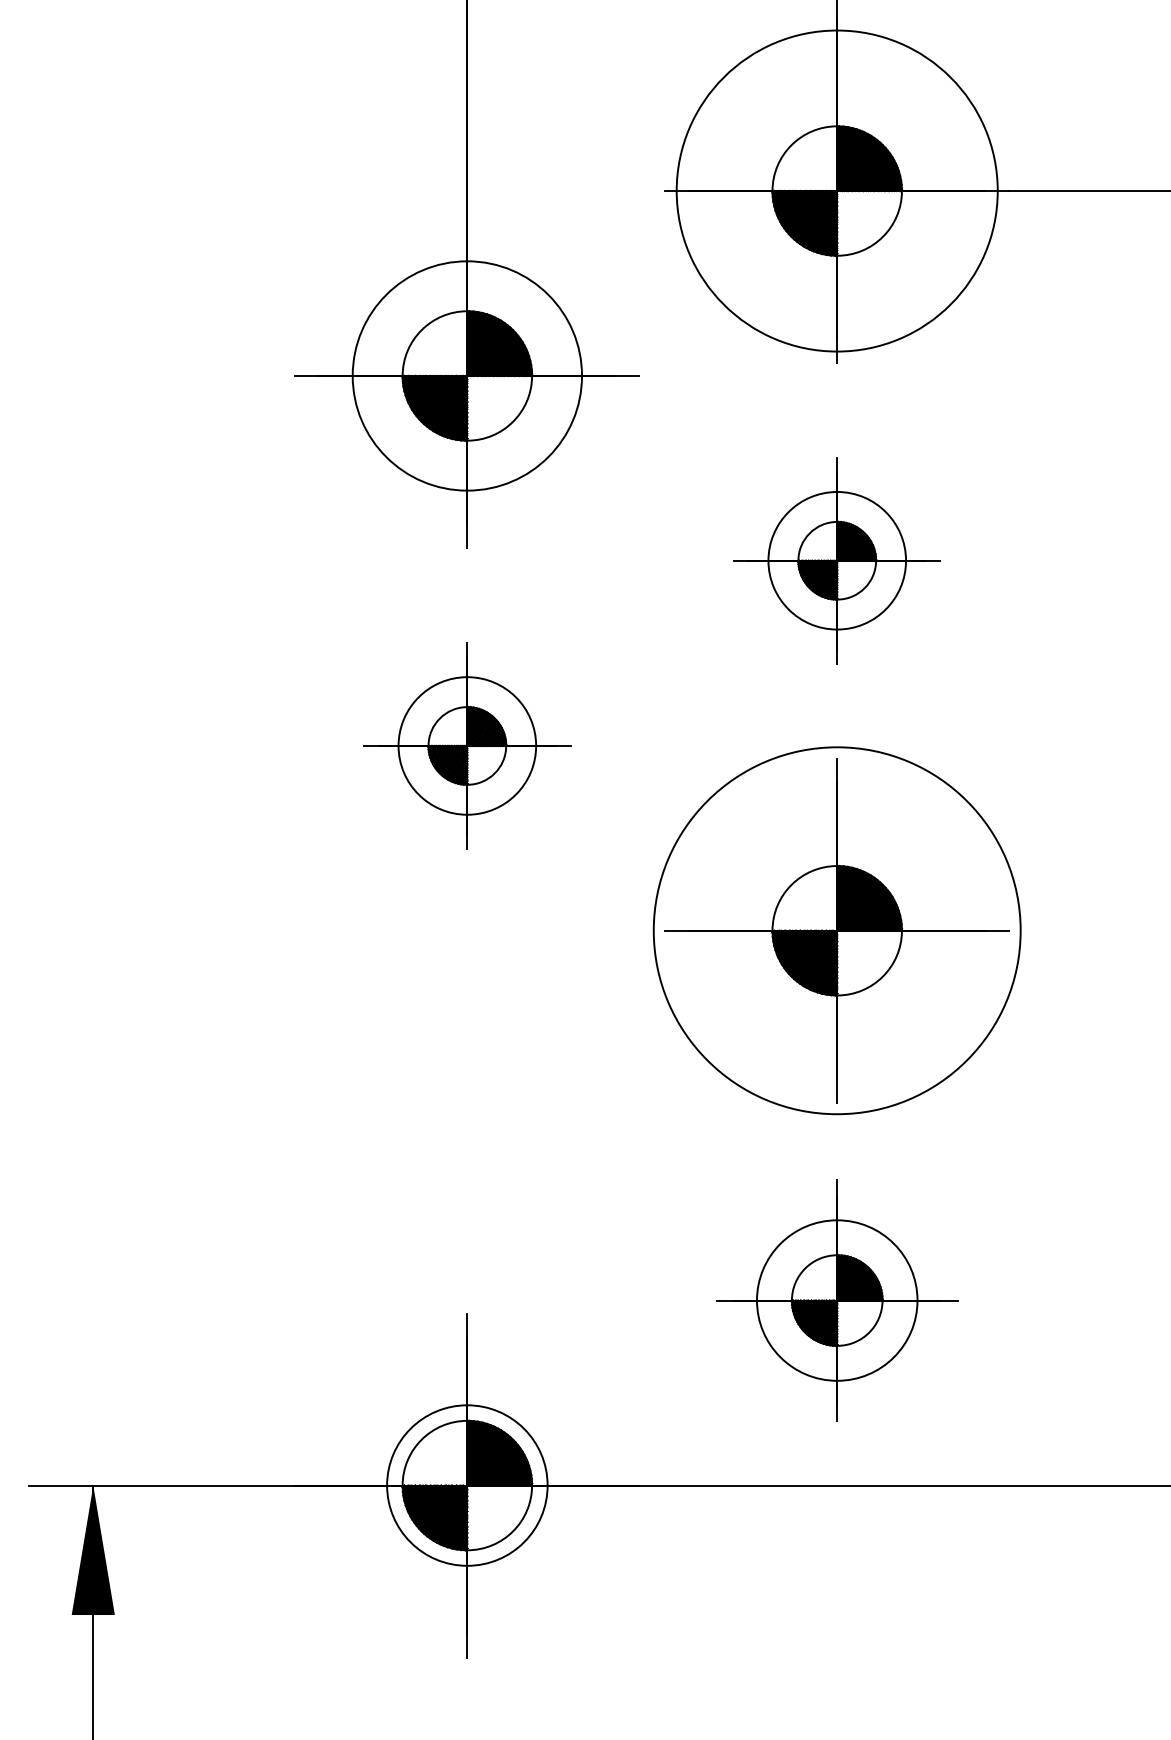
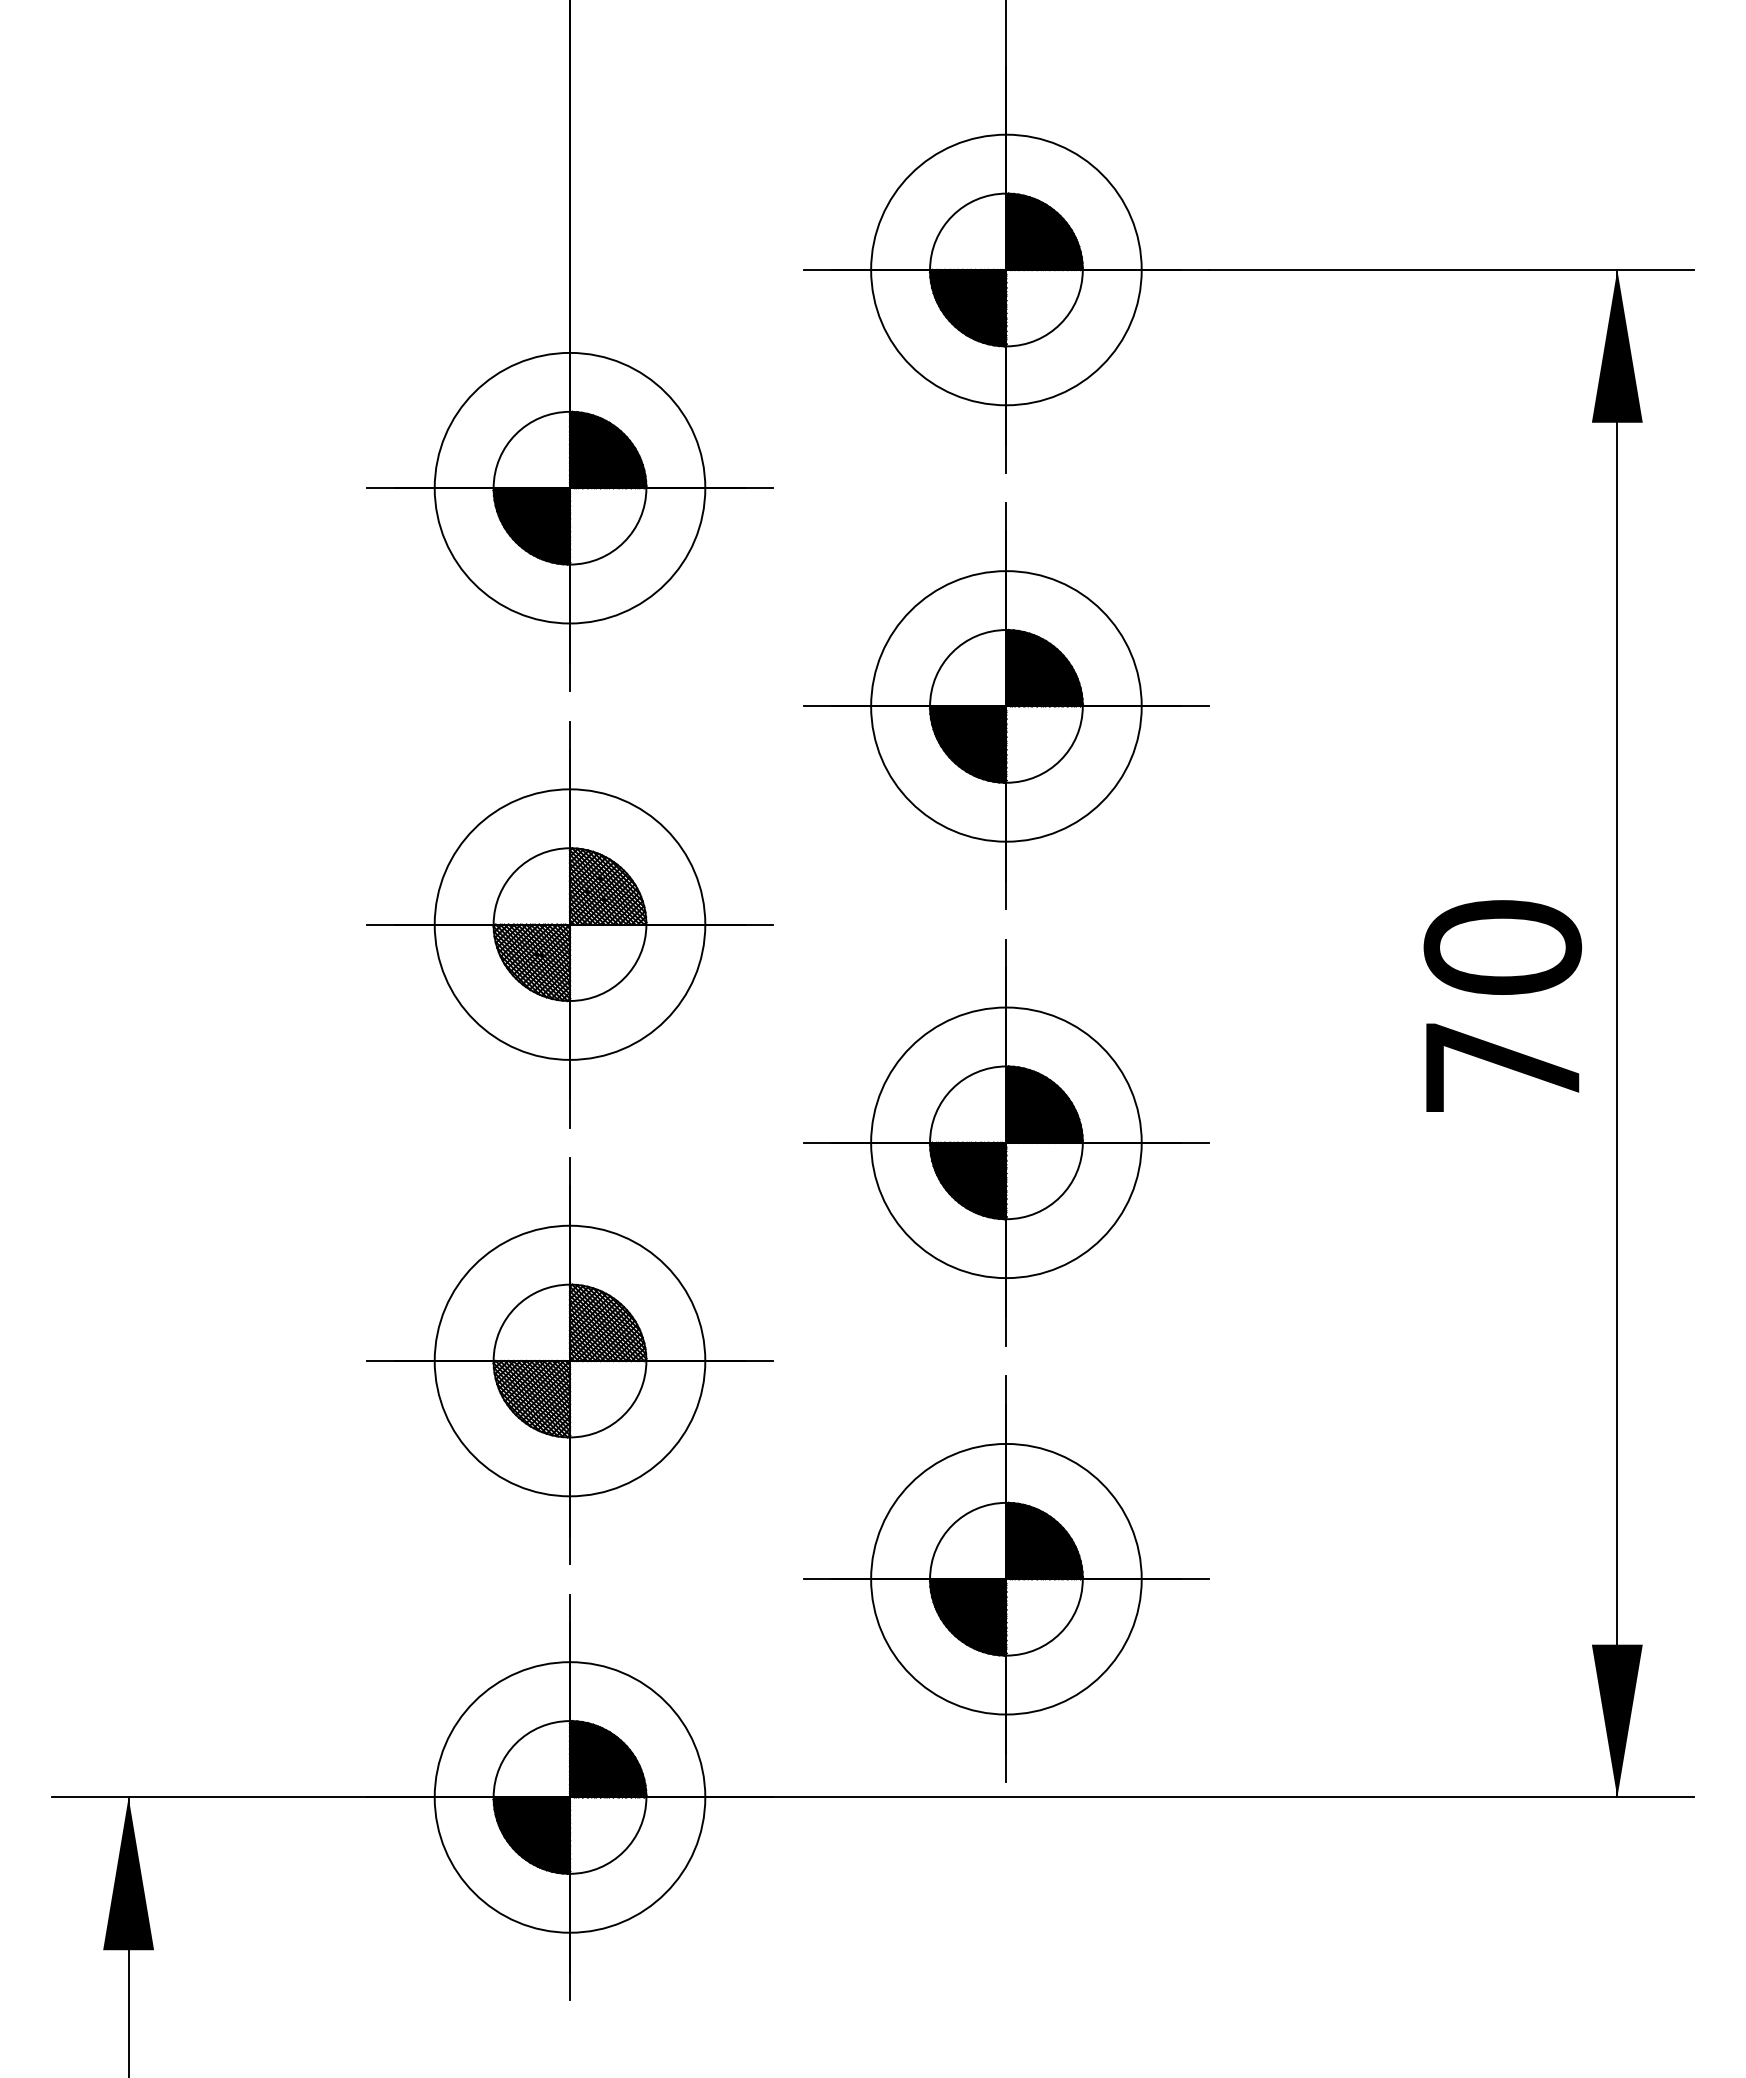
circle: (837, 190) -> (1006, 269), size x0.71
part: (837, 560) -> (1006, 705), size x1.67
part: (466, 745) -> (569, 924), size x1.67
circle: (837, 930) -> (1006, 1142), size x0.62
part: (466, 1115) -> (569, 1360), added
part: (837, 1300) -> (1006, 1578), size x1.43
circle: (466, 1485) -> (569, 1797), size x1.43

